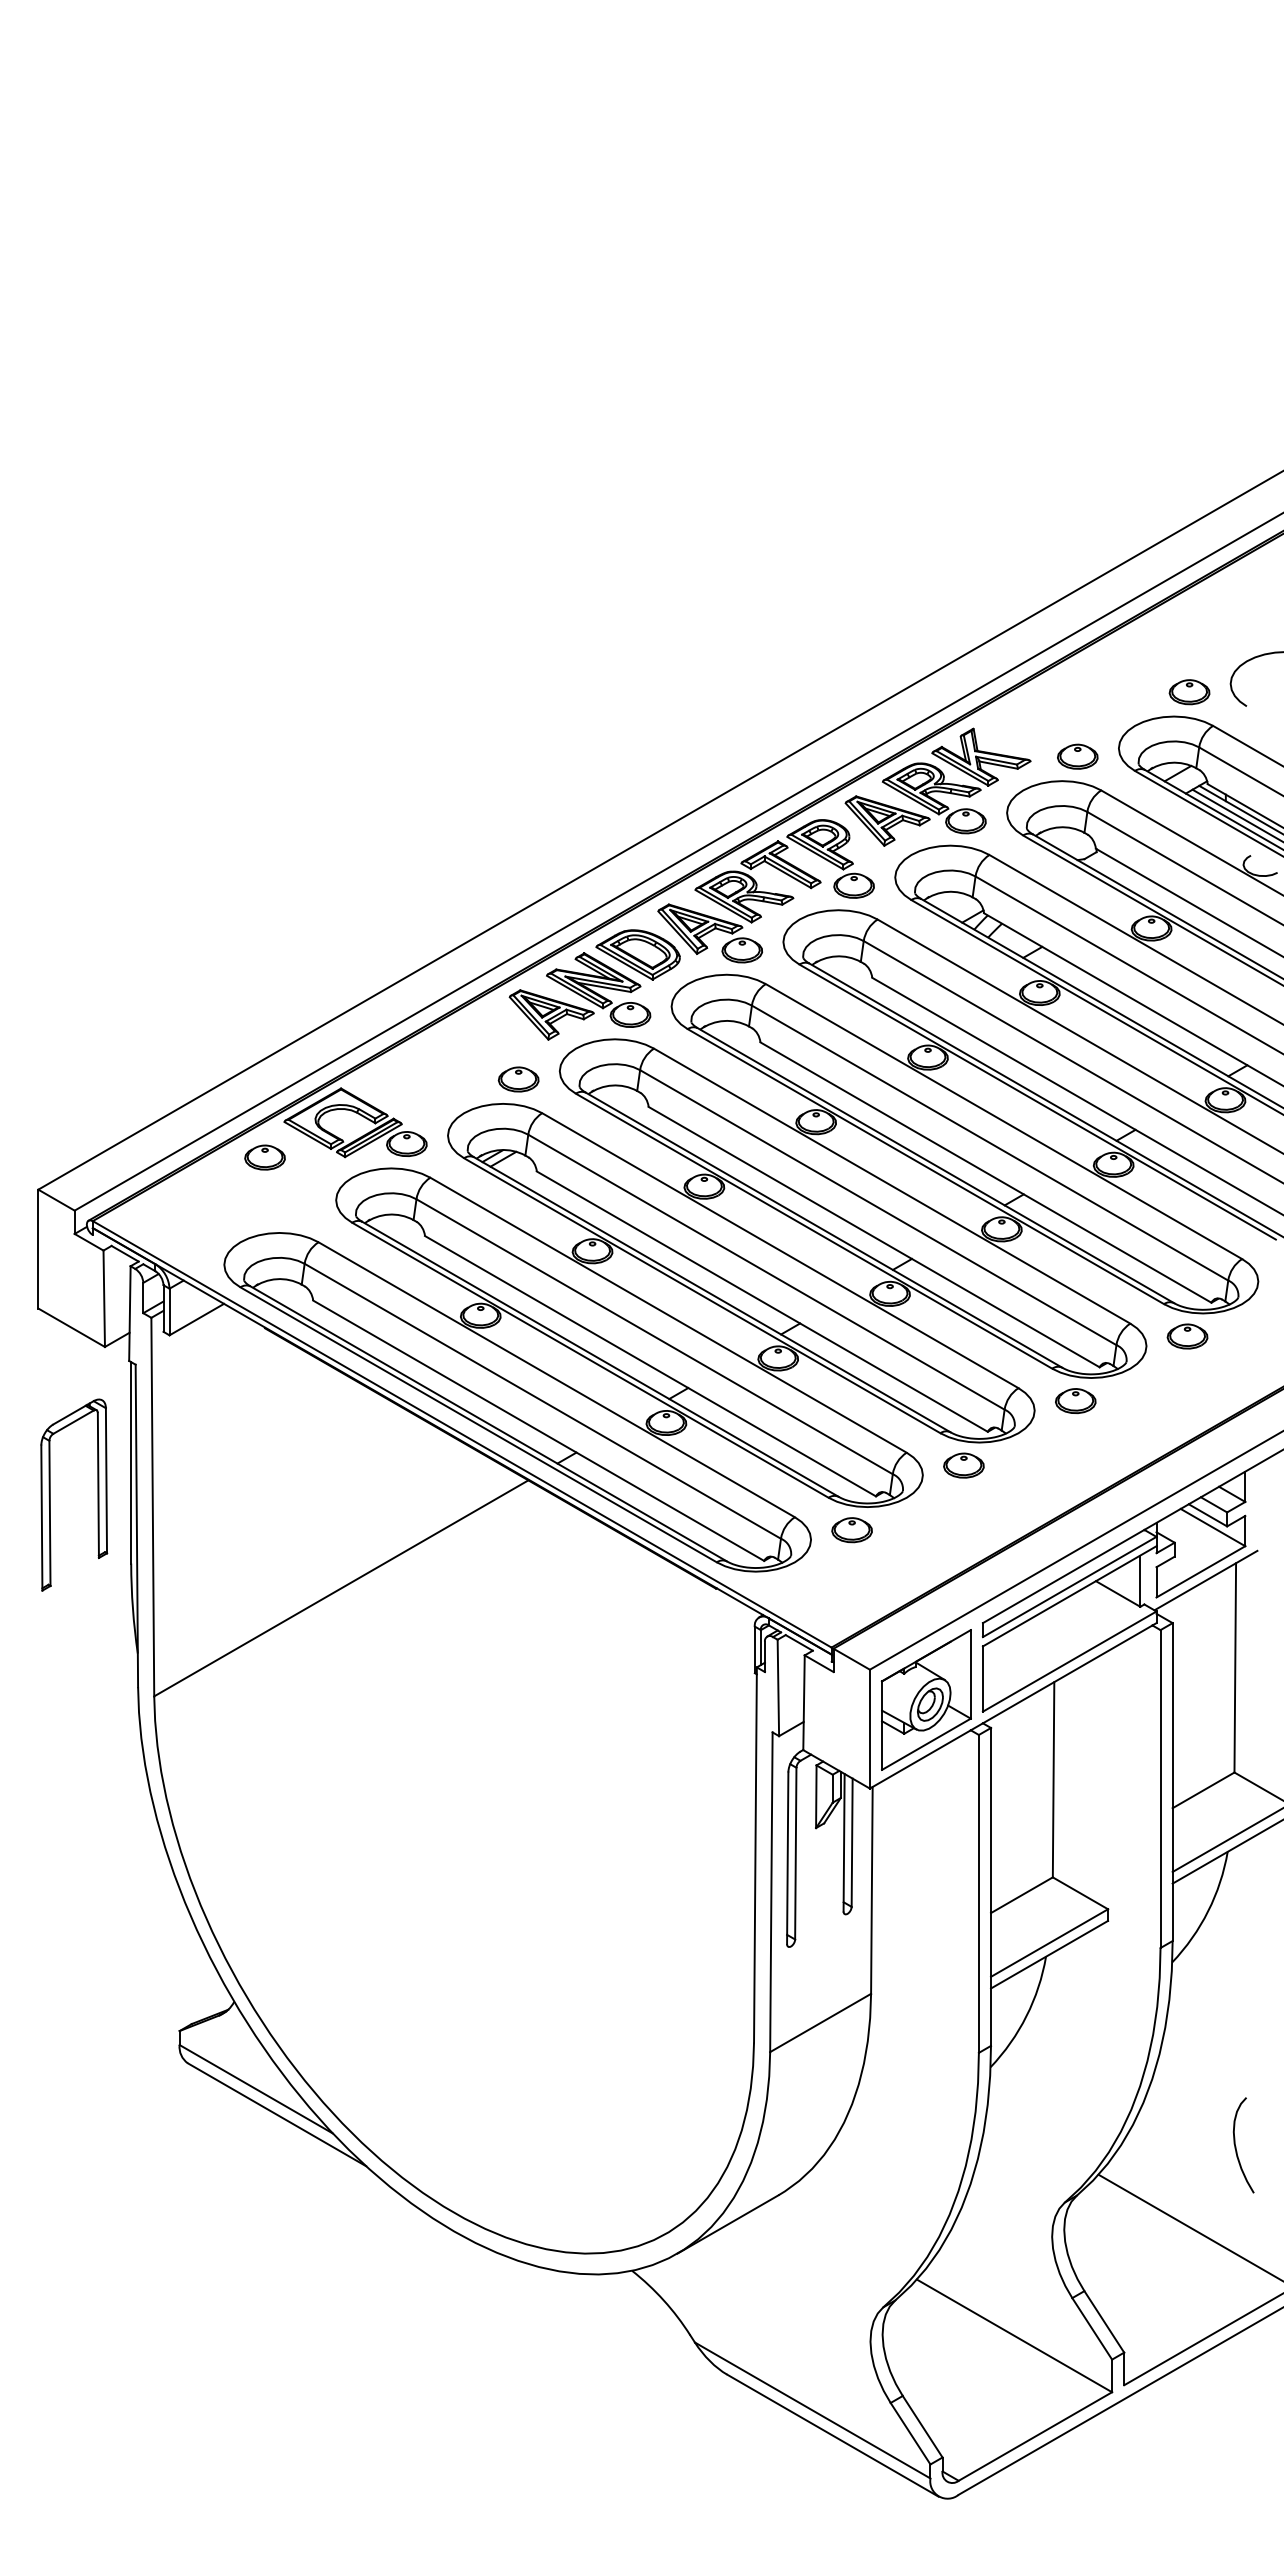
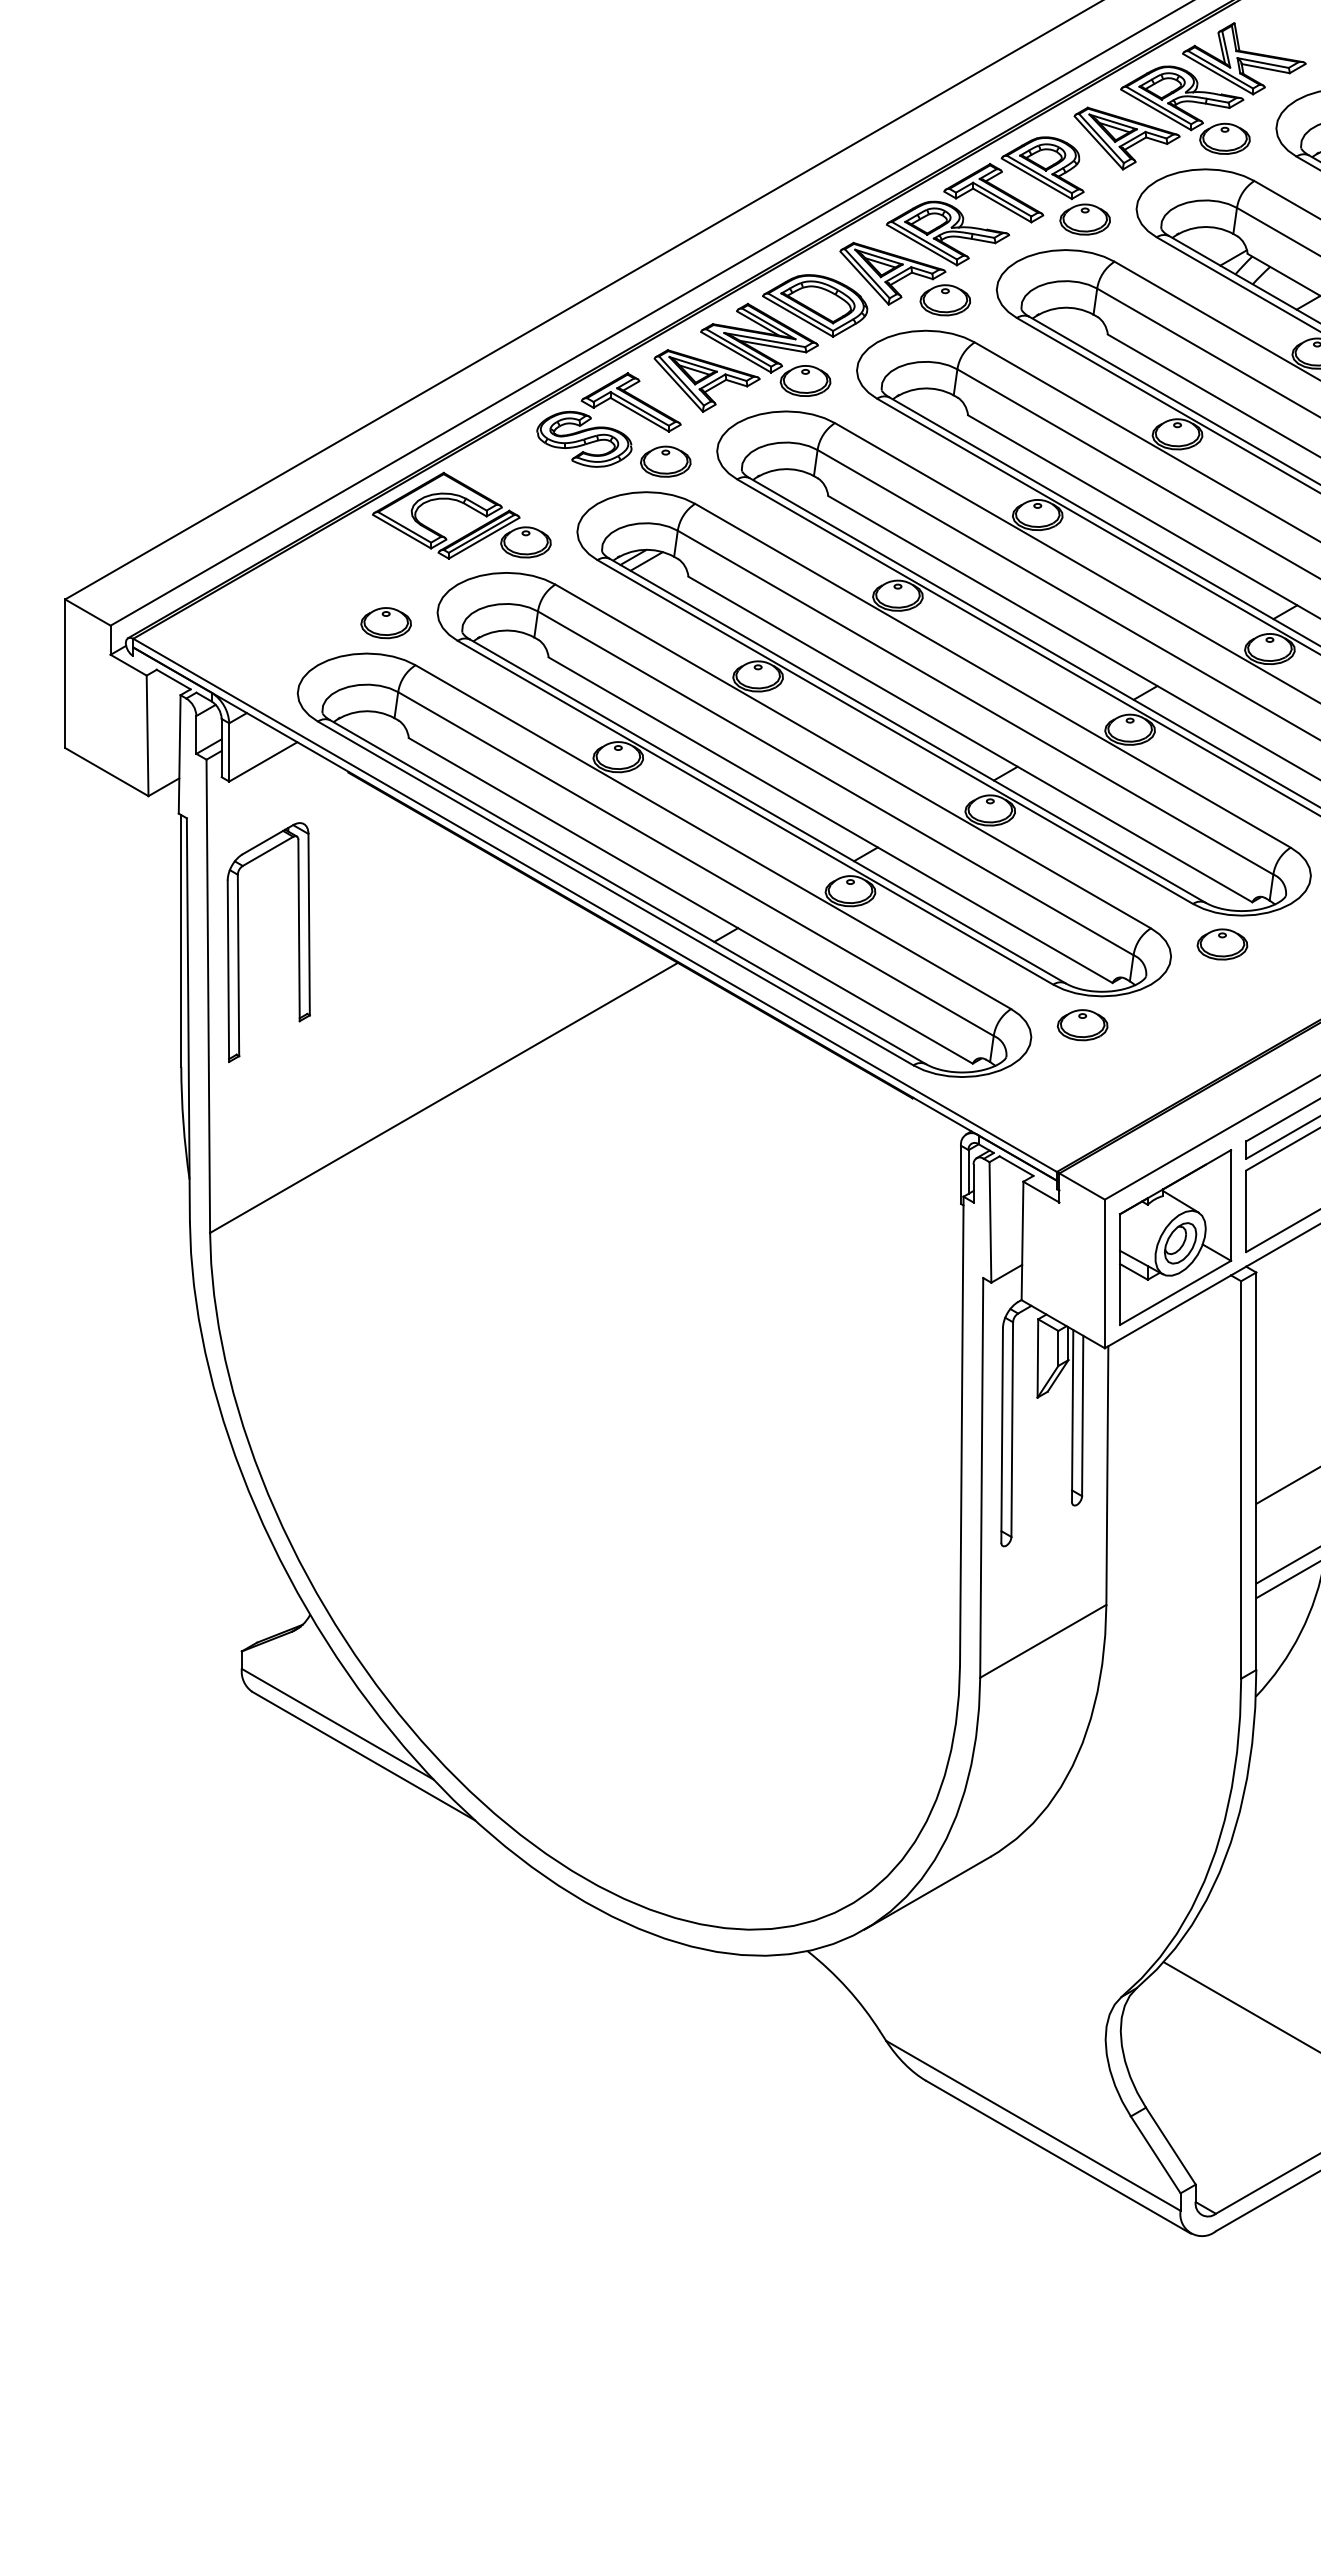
part: (473, 1045) -> (609, 419), added
part: (264, 1157) -> (385, 622), moved
part: (97, 1494) -> (297, 941), moved

